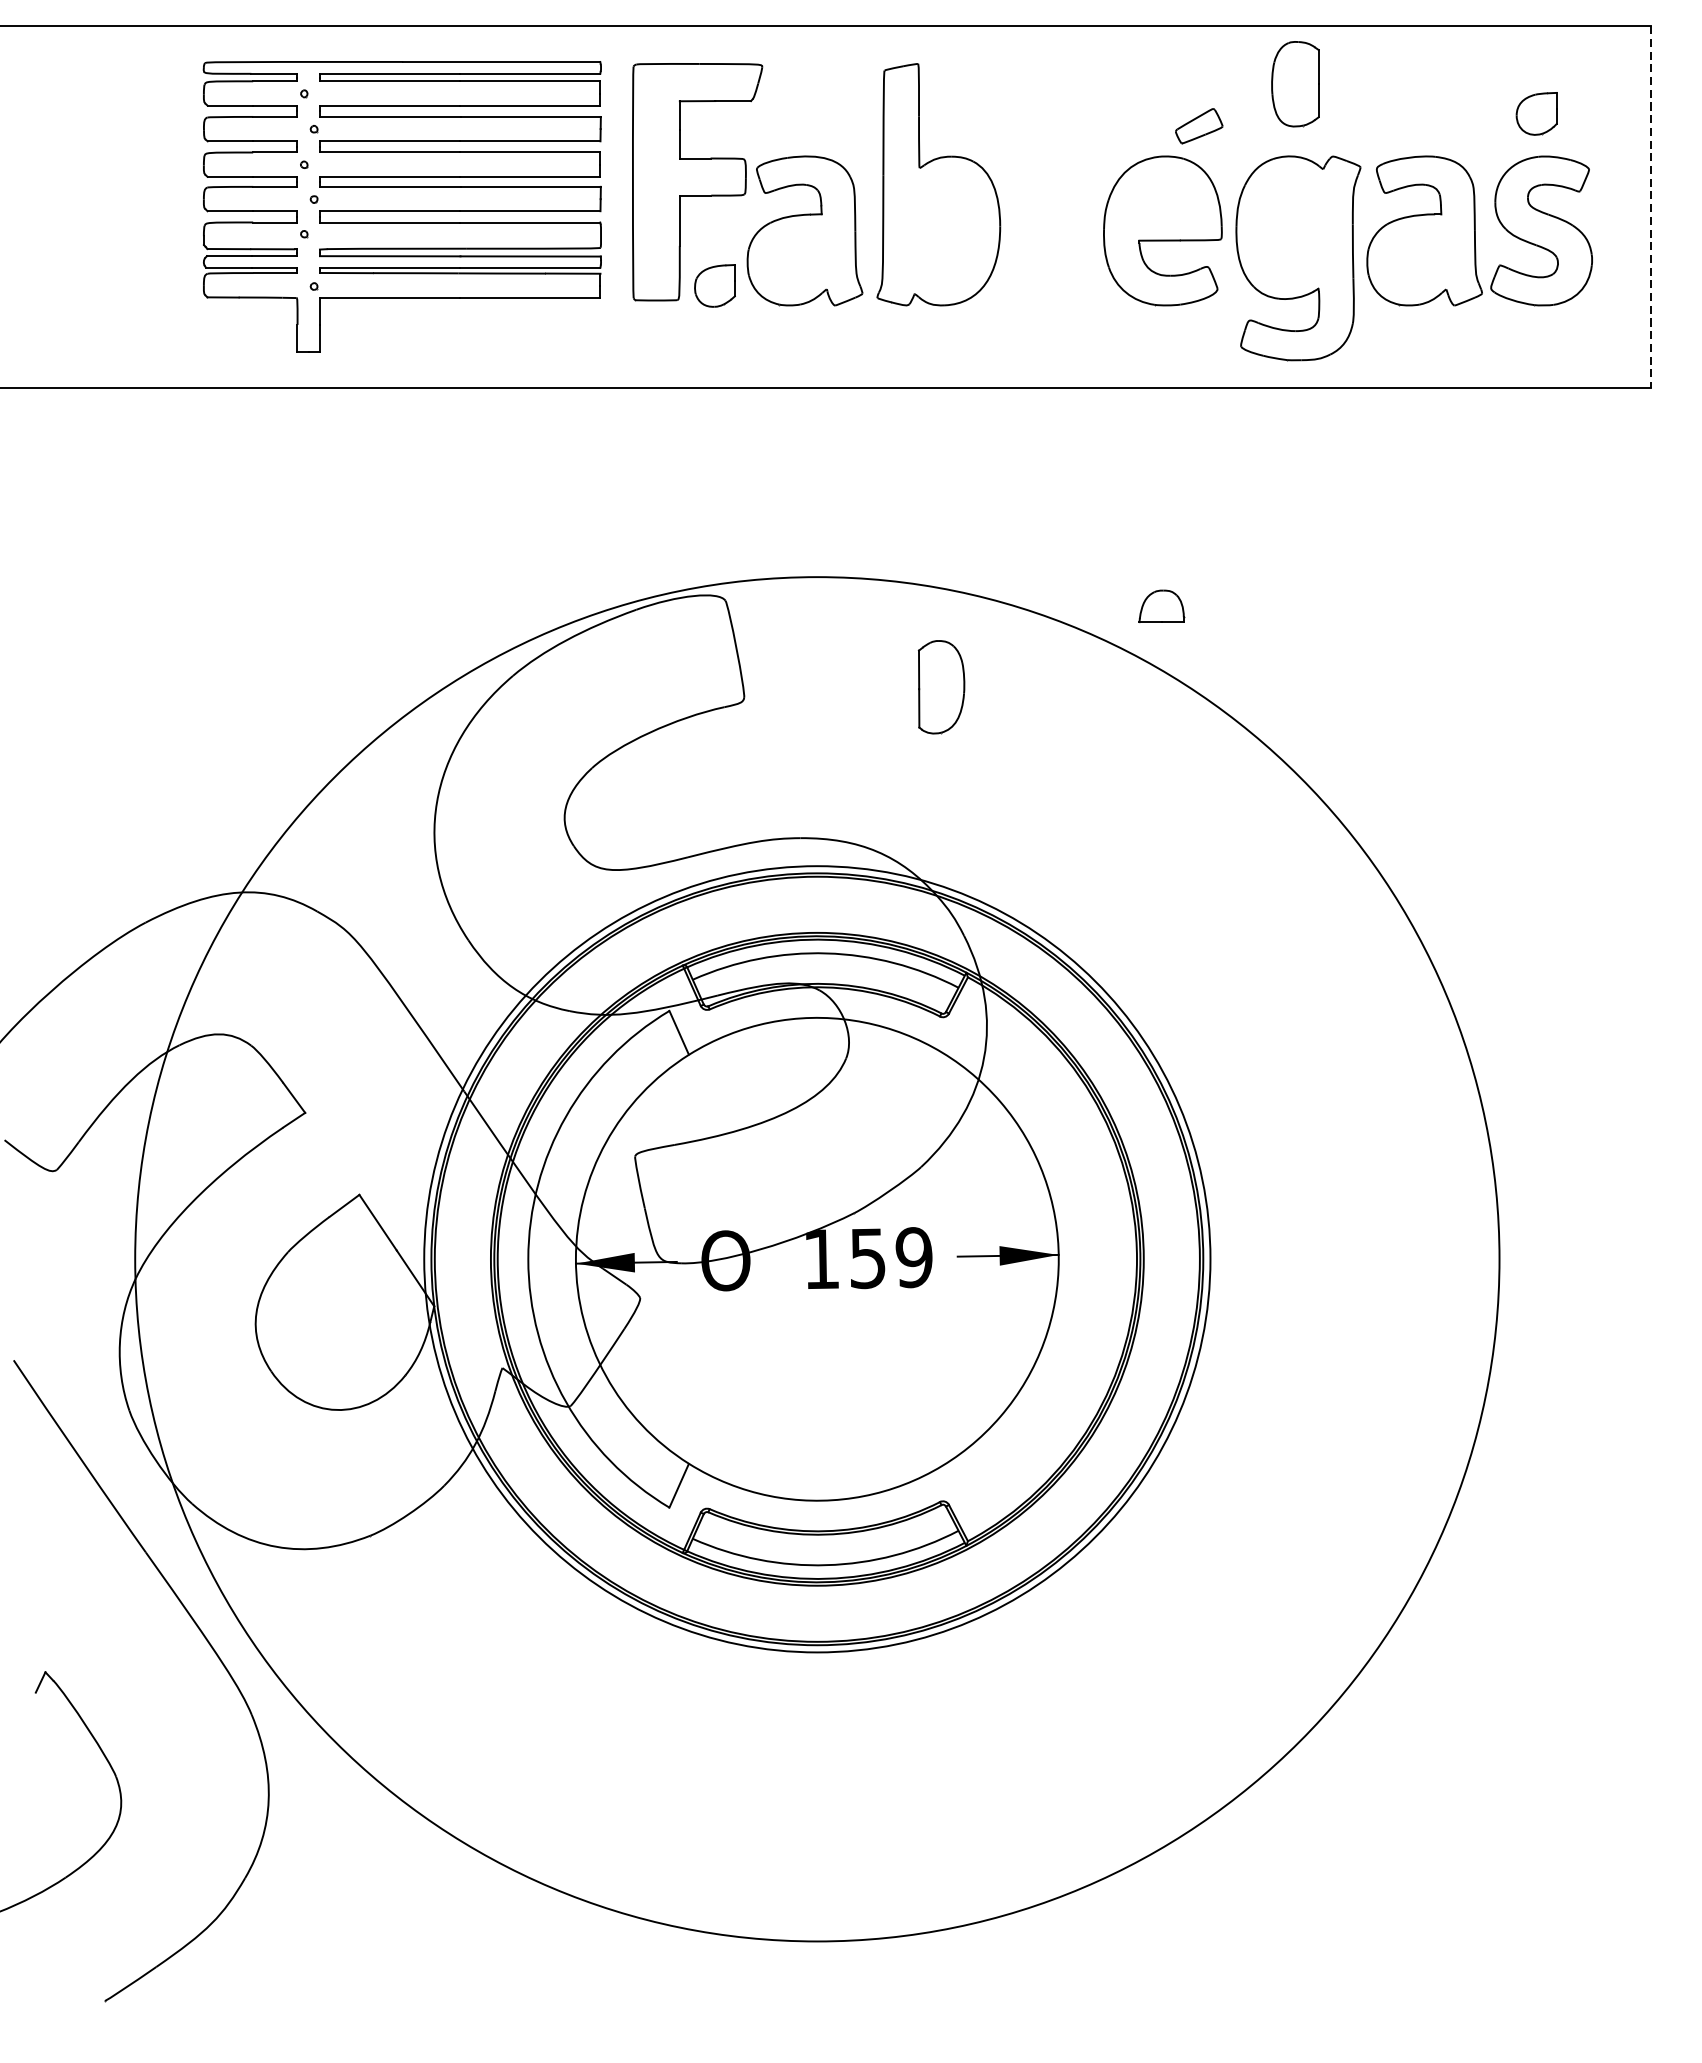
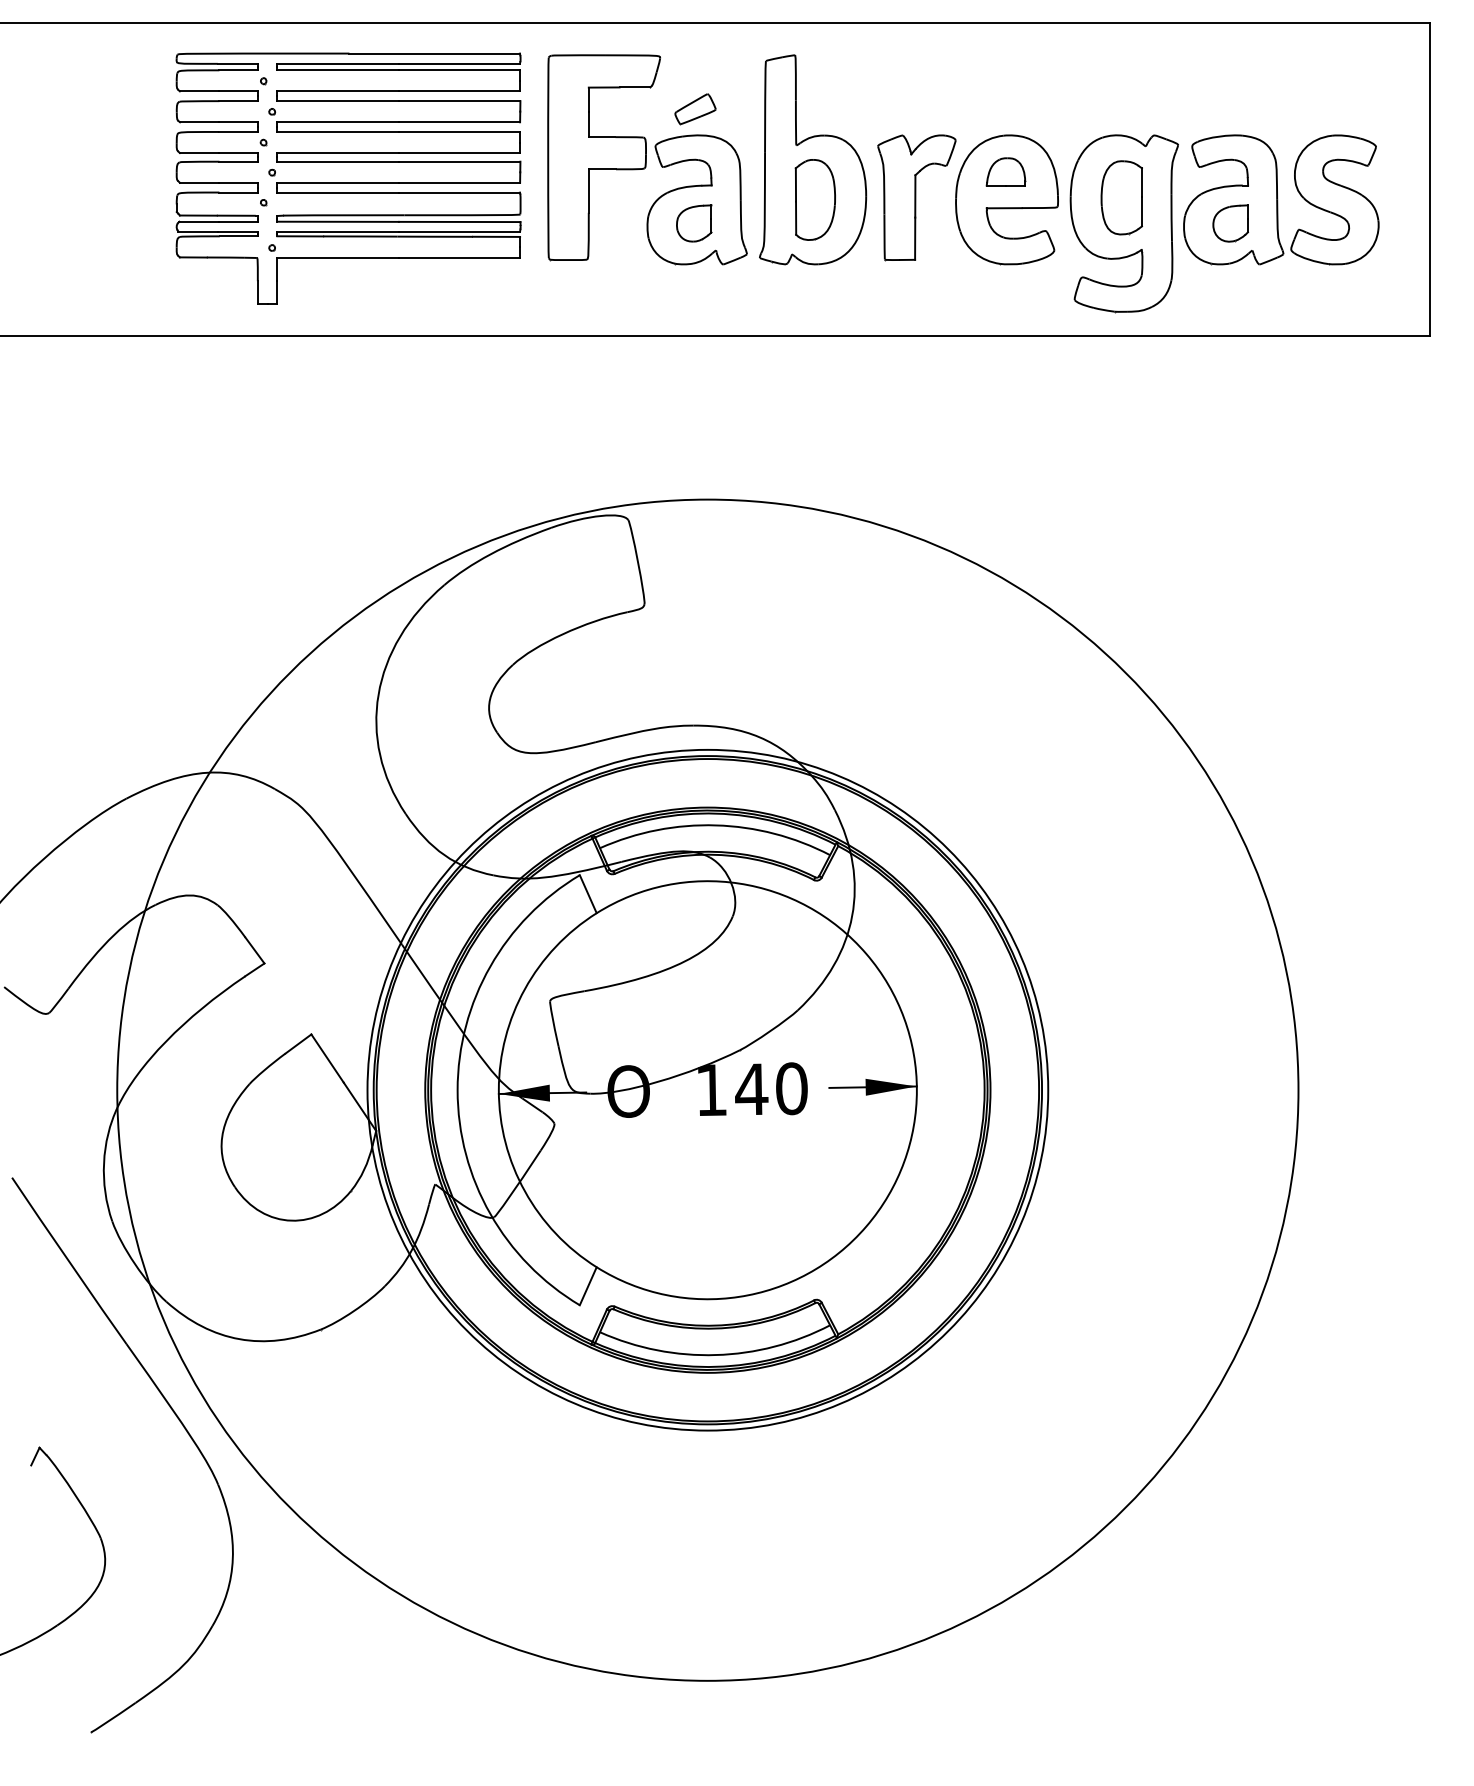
part: (1295, 83) -> (1121, 197), moved
part: (1536, 113) -> (1230, 223), moved
part: (1199, 126) -> (695, 109), moved
line: (1650, 207) -> (1429, 179), dashed -> solid
part: (1058, 228) -> (916, 197), added
part: (715, 285) -> (694, 223), moved
part: (1161, 605) -> (1005, 171), moved
part: (940, 686) -> (814, 199), moved
text: (890, 1257) -> (771, 1088), 159 -> 140

